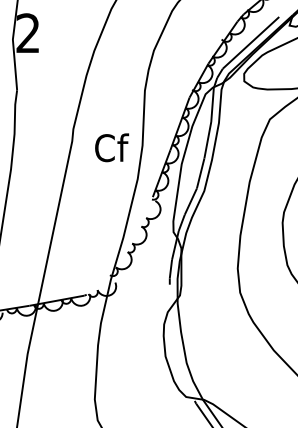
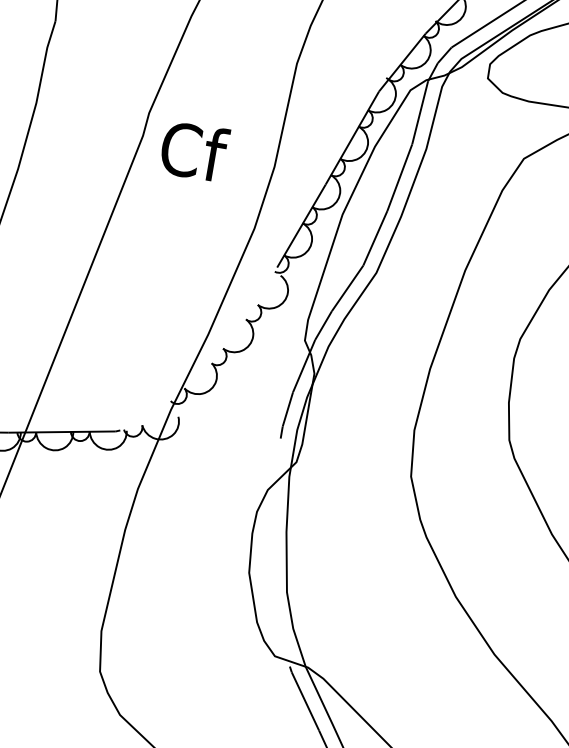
text: (112, 147) -> (195, 150), moved

